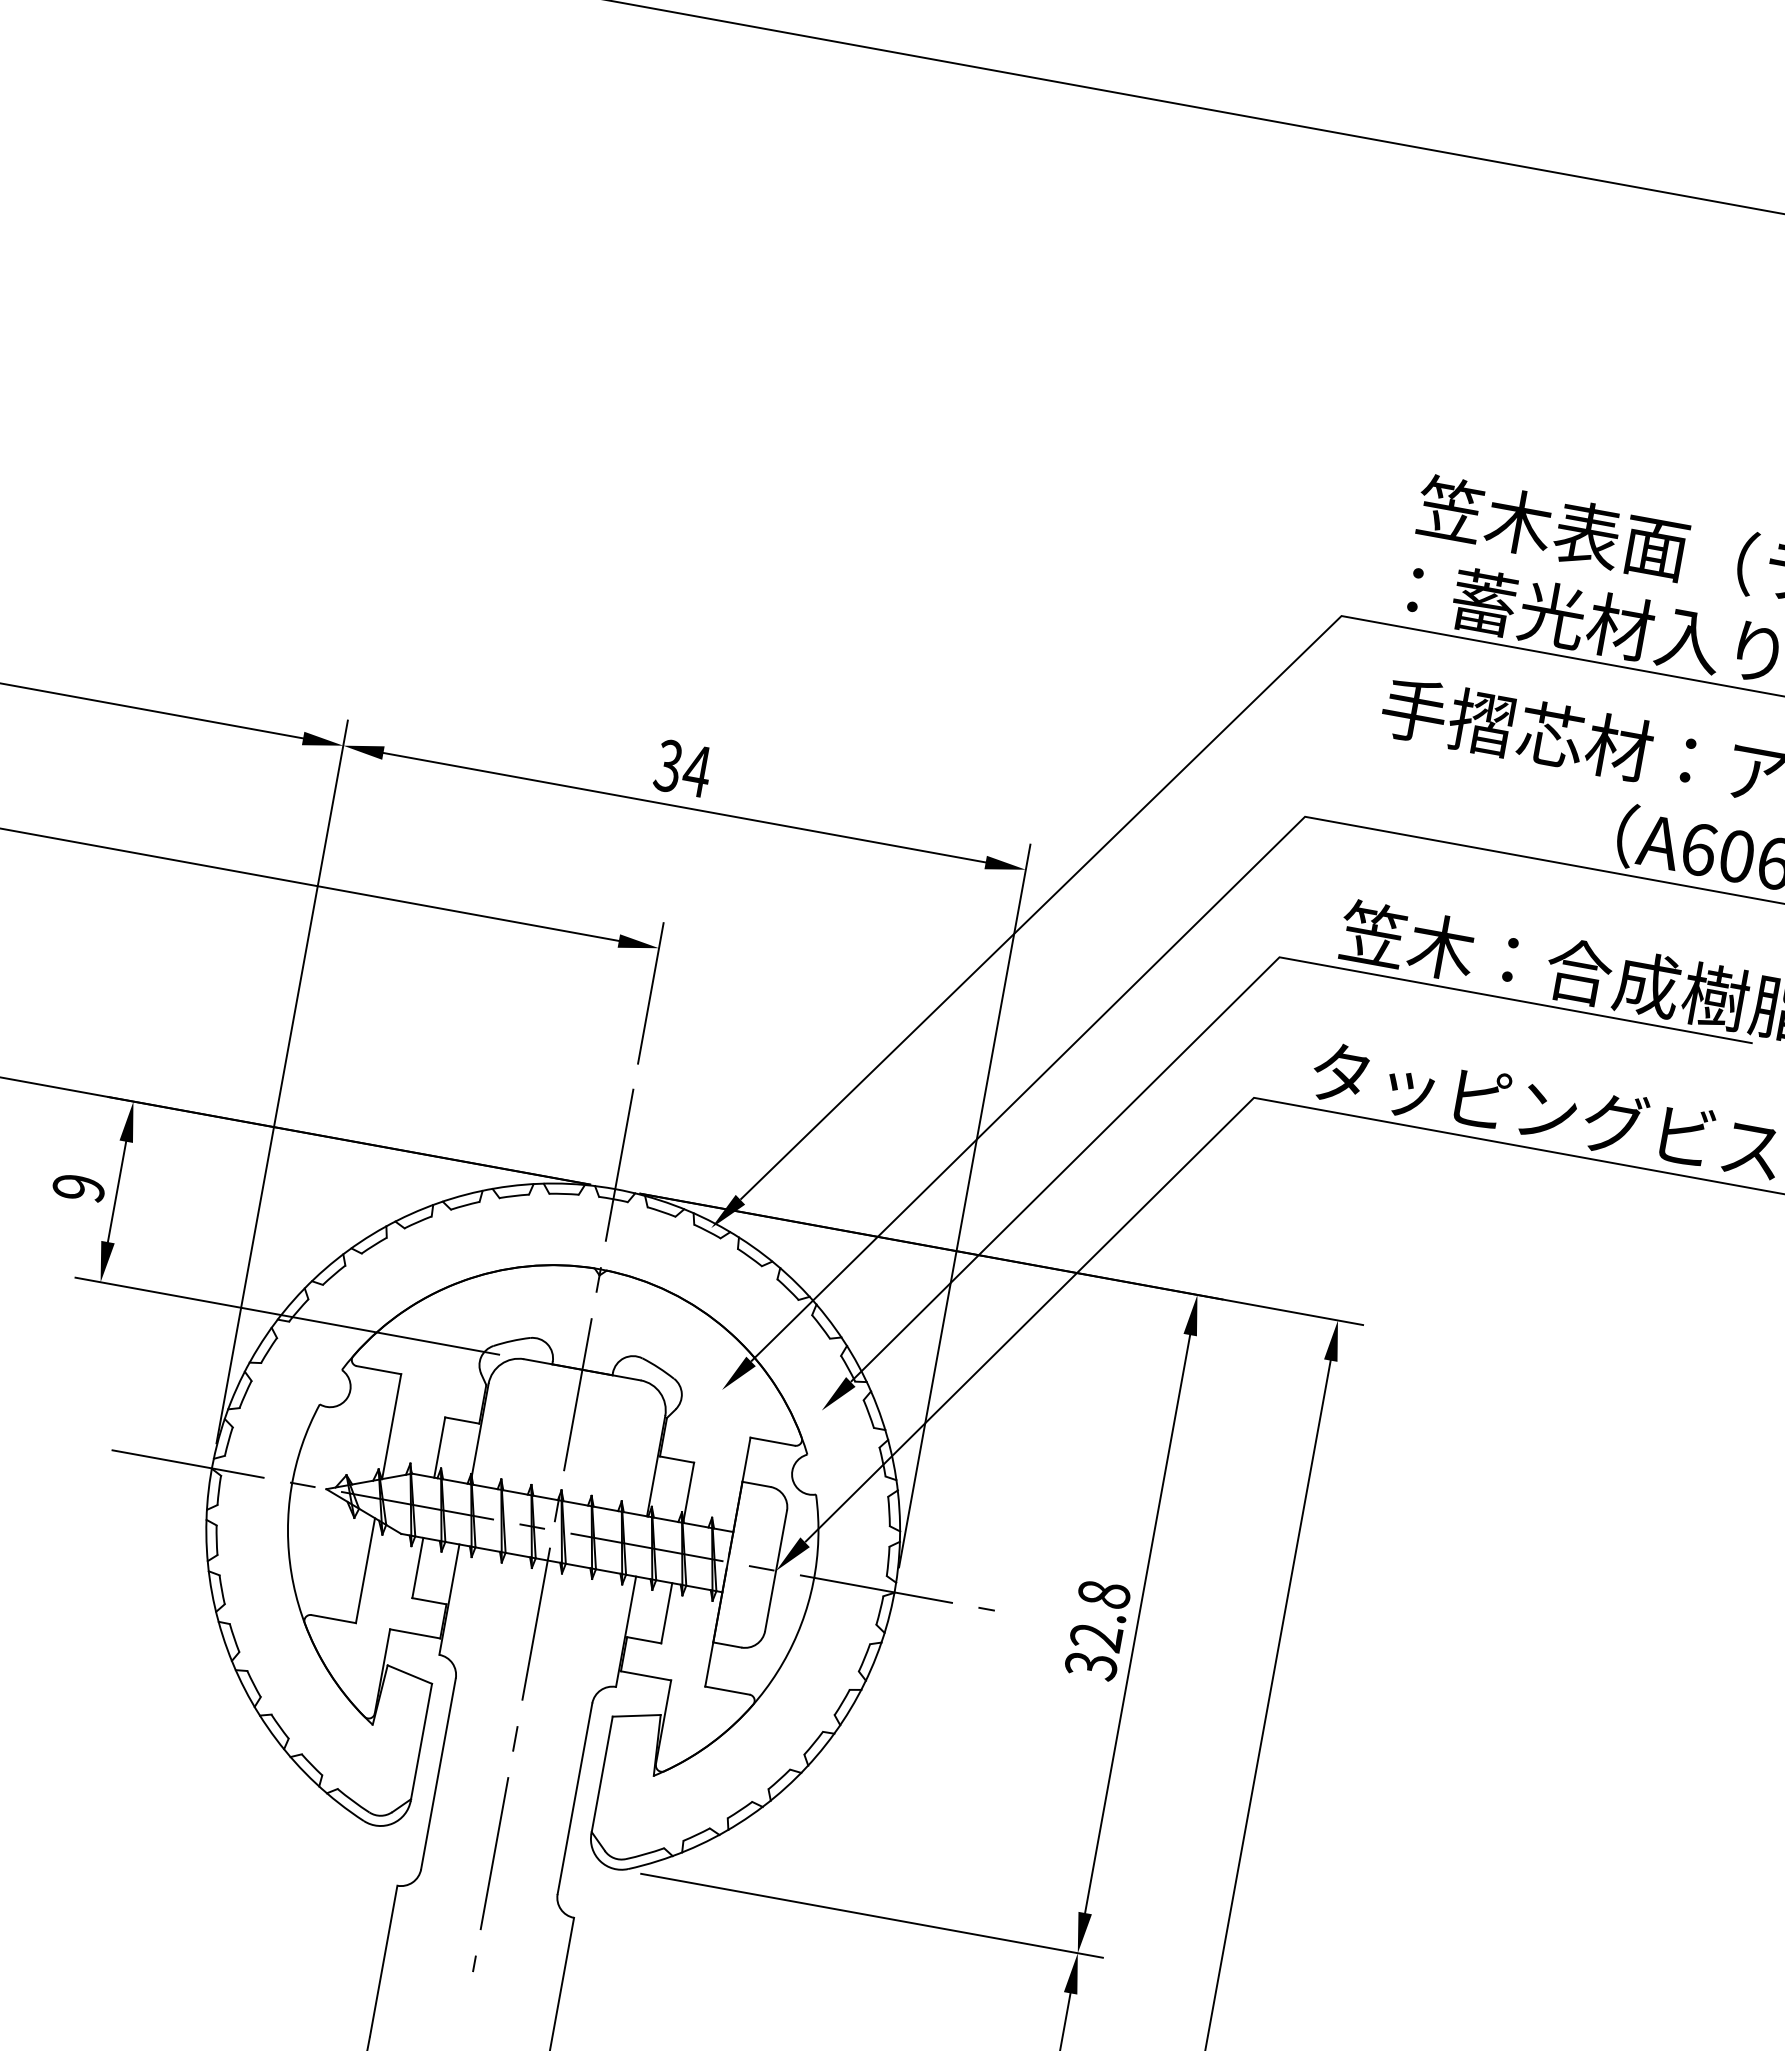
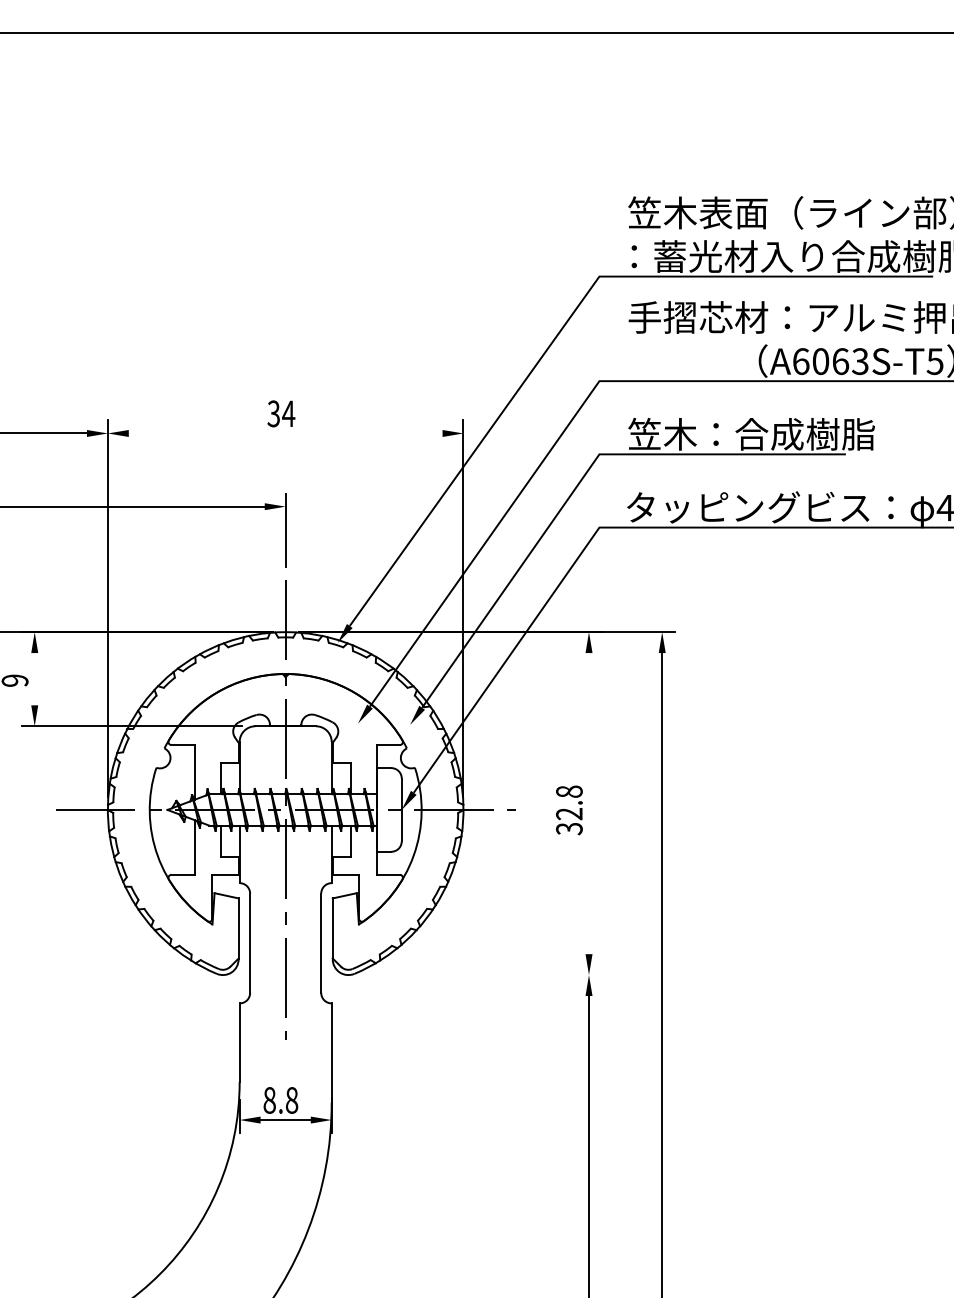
line: (684, 807) -> (285, 433), removed
line: (116, 1192) -> (34, 679), removed
line: (1136, 1623) -> (588, 803), removed
line: (871, 1916) -> (481, 975), removed

